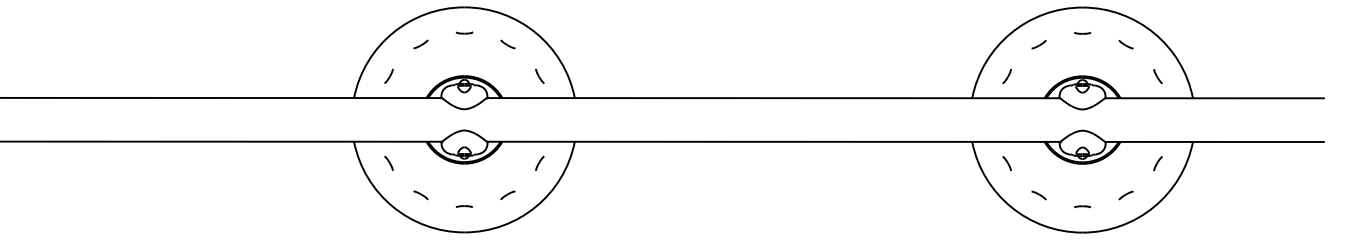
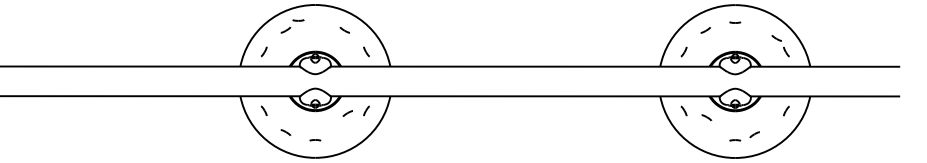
line: (464, 33) -> (298, 20), moved
part: (1125, 44) -> (776, 38), moved
part: (507, 195) -> (347, 113), moved
part: (1038, 195) -> (706, 117), moved
part: (1125, 195) -> (754, 134), moved

